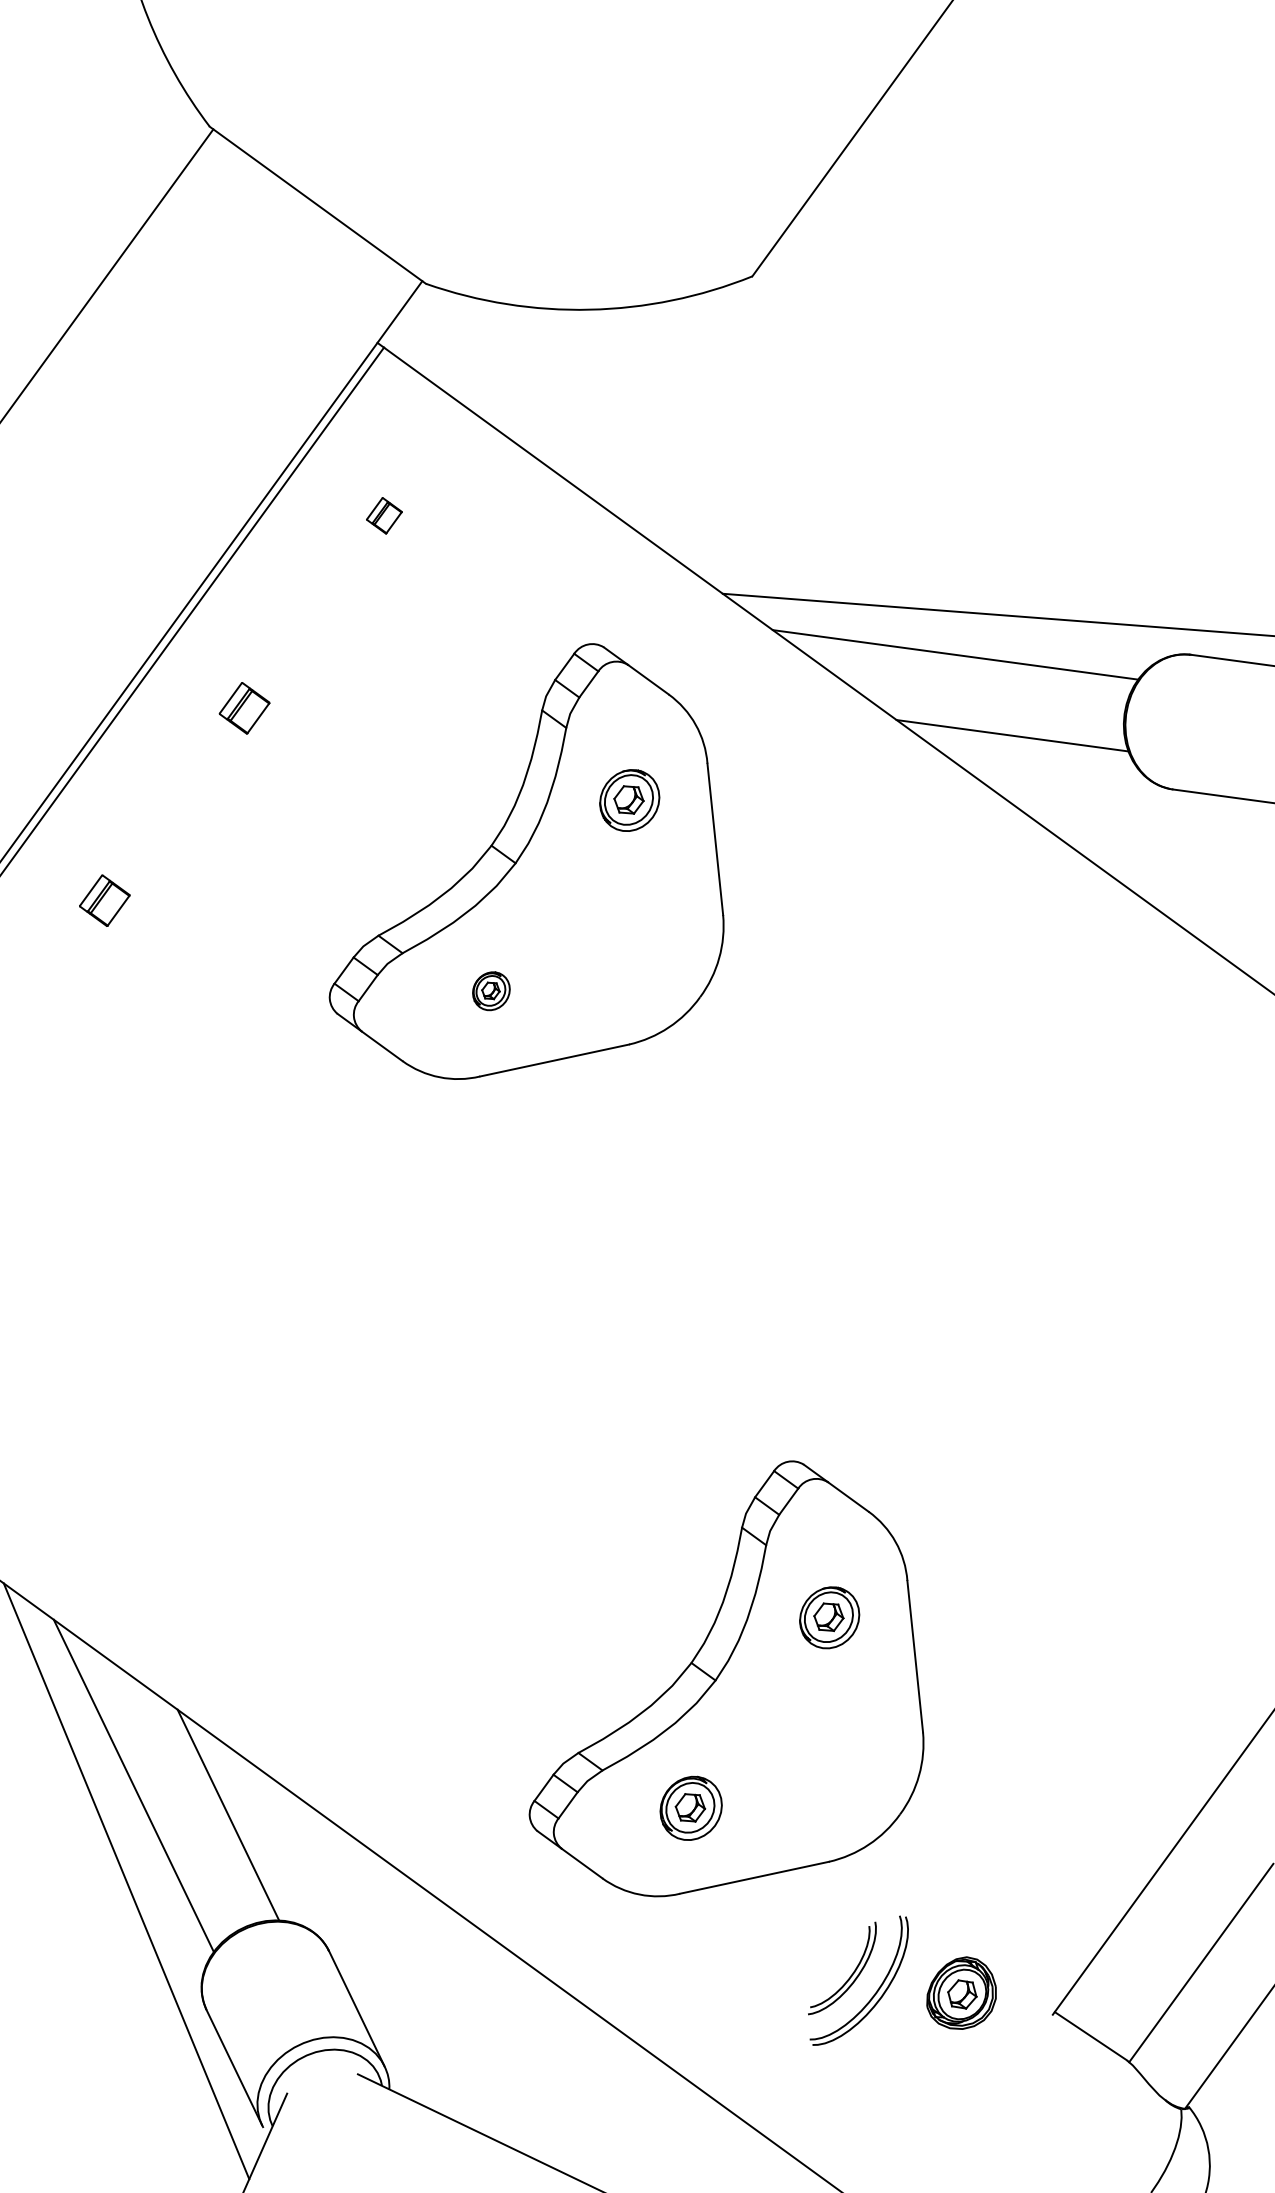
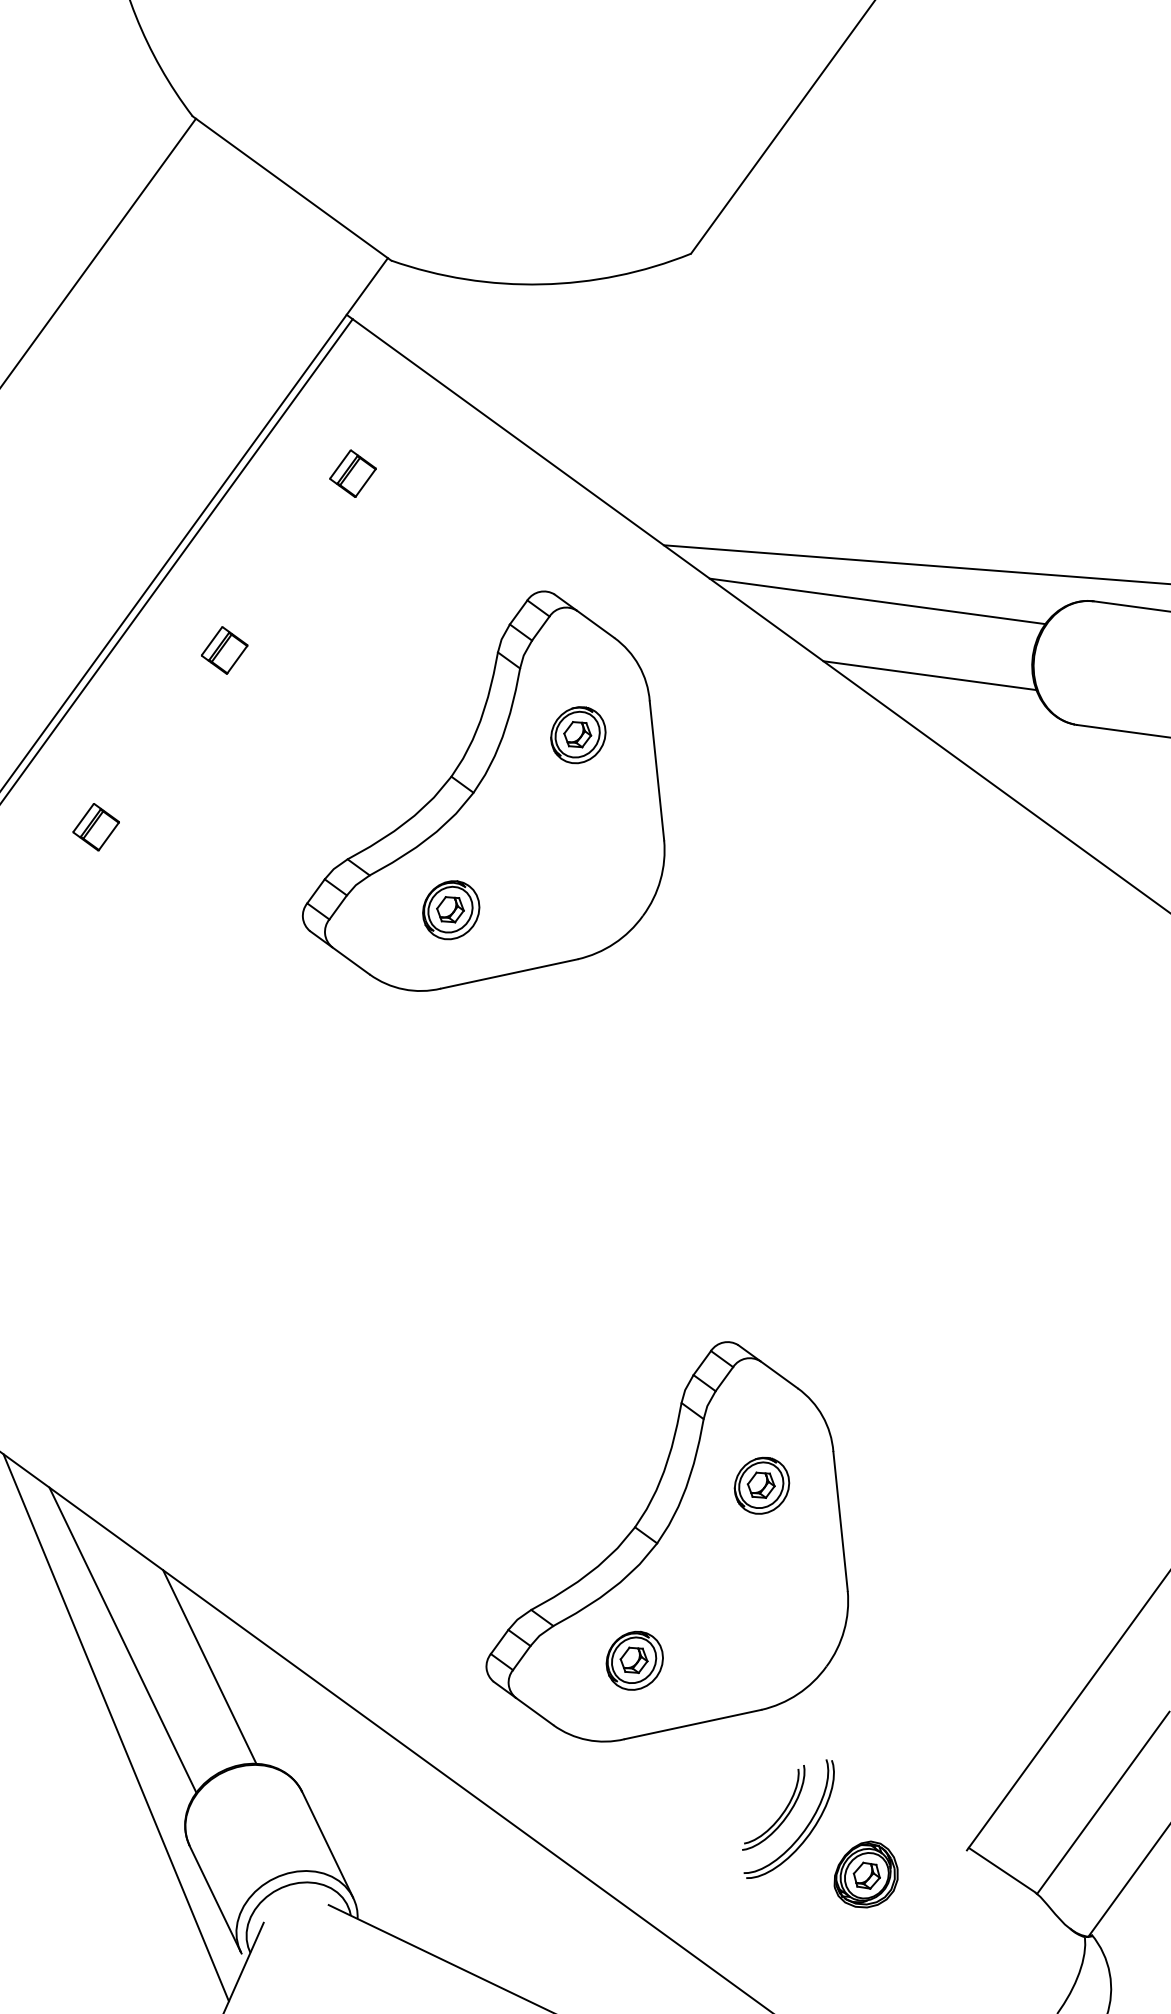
part: (383, 515) -> (352, 473), size x1.43
part: (491, 991) -> (451, 910), size x1.67
part: (960, 1993) -> (865, 1874), moved

